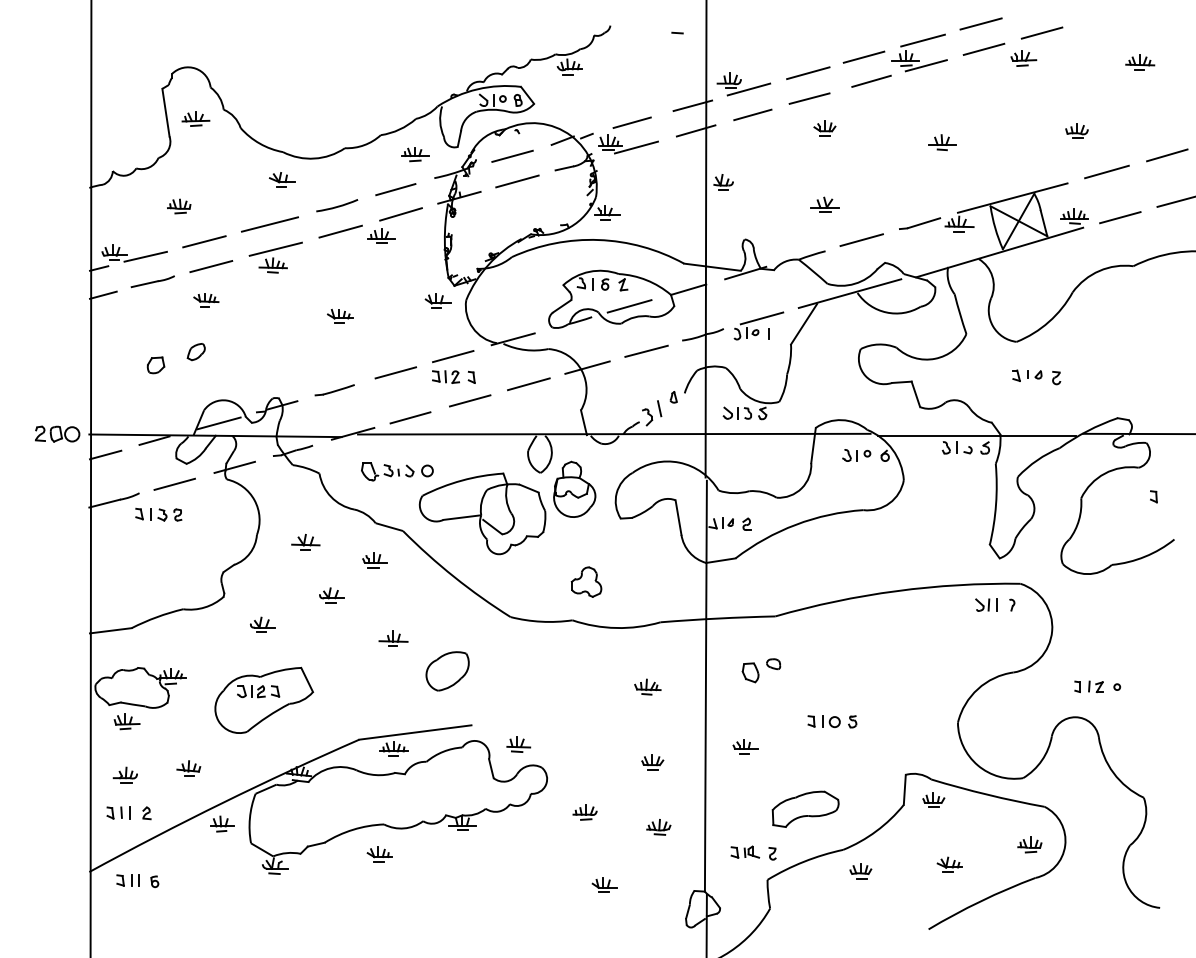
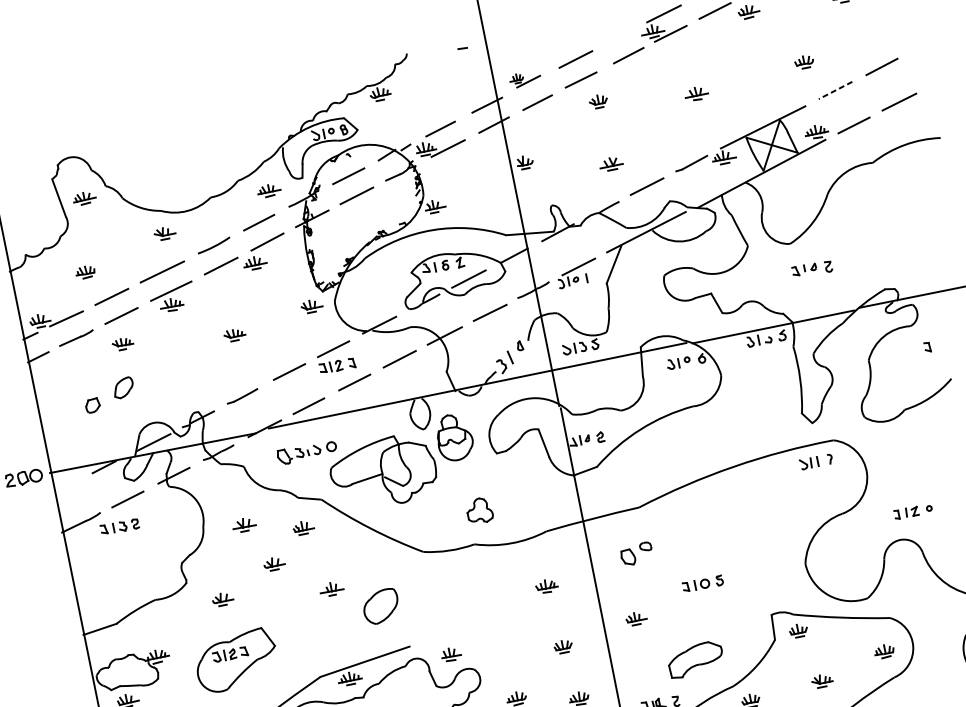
line: (863, 56) -> (618, 36), removed
part: (743, 84) -> (524, 79), size x0.7
line: (1106, 172) -> (835, 90), solid -> dashed
part: (195, 352) -> (122, 388), size x1.4
line: (105, 454) -> (66, 486), removed

